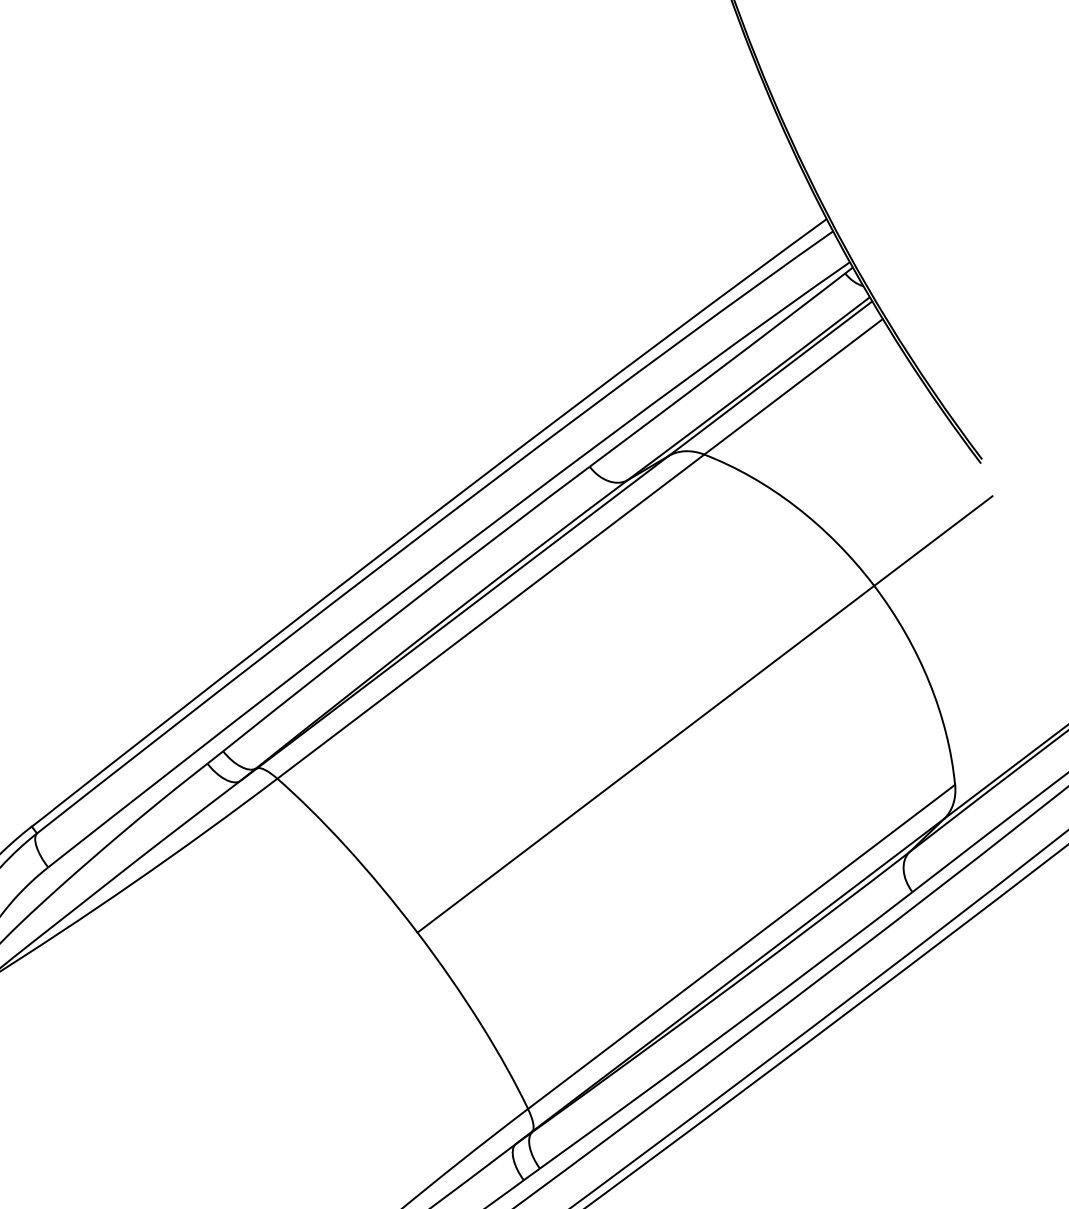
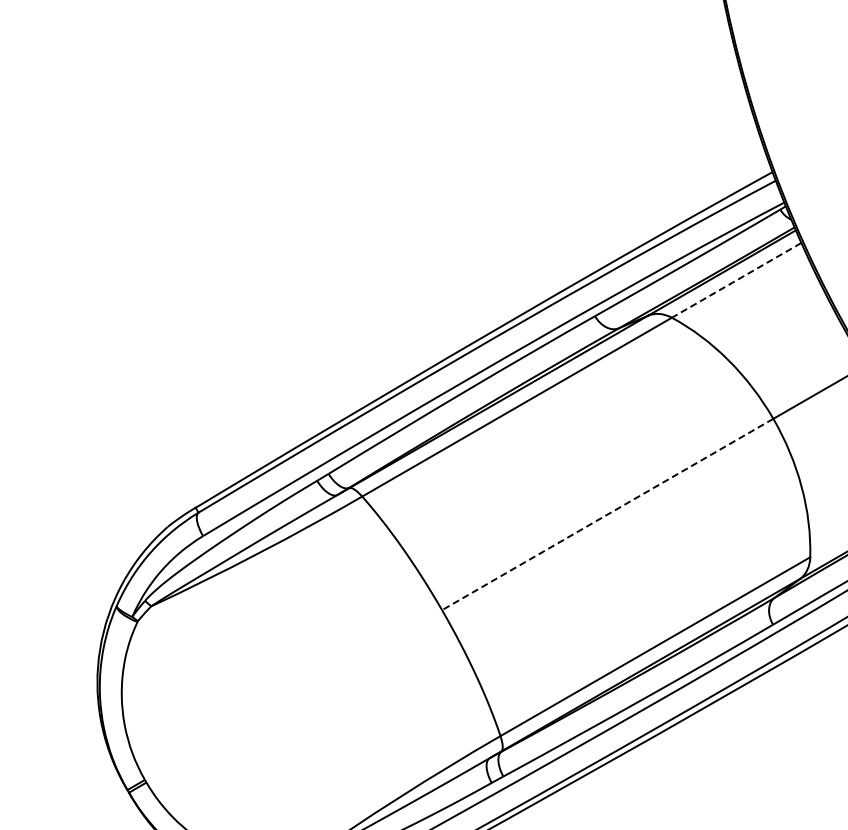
line: (793, 387) -> (736, 280), solid -> dashed
line: (645, 759) -> (607, 514), solid -> dashed

